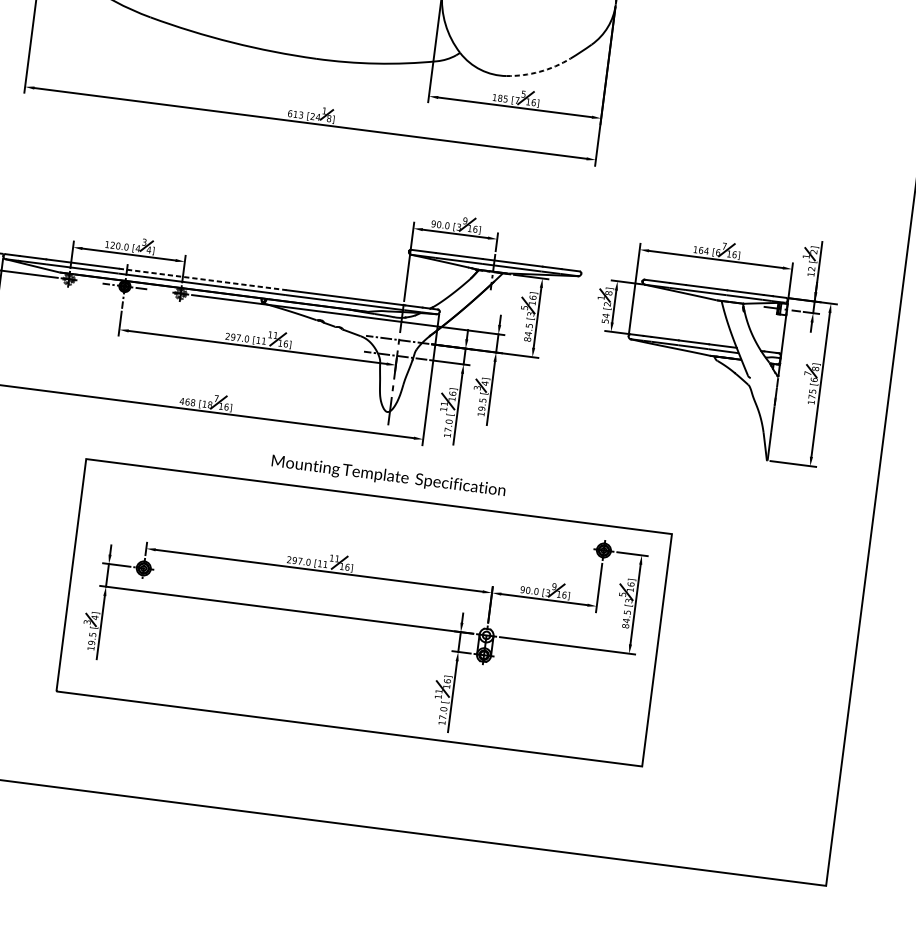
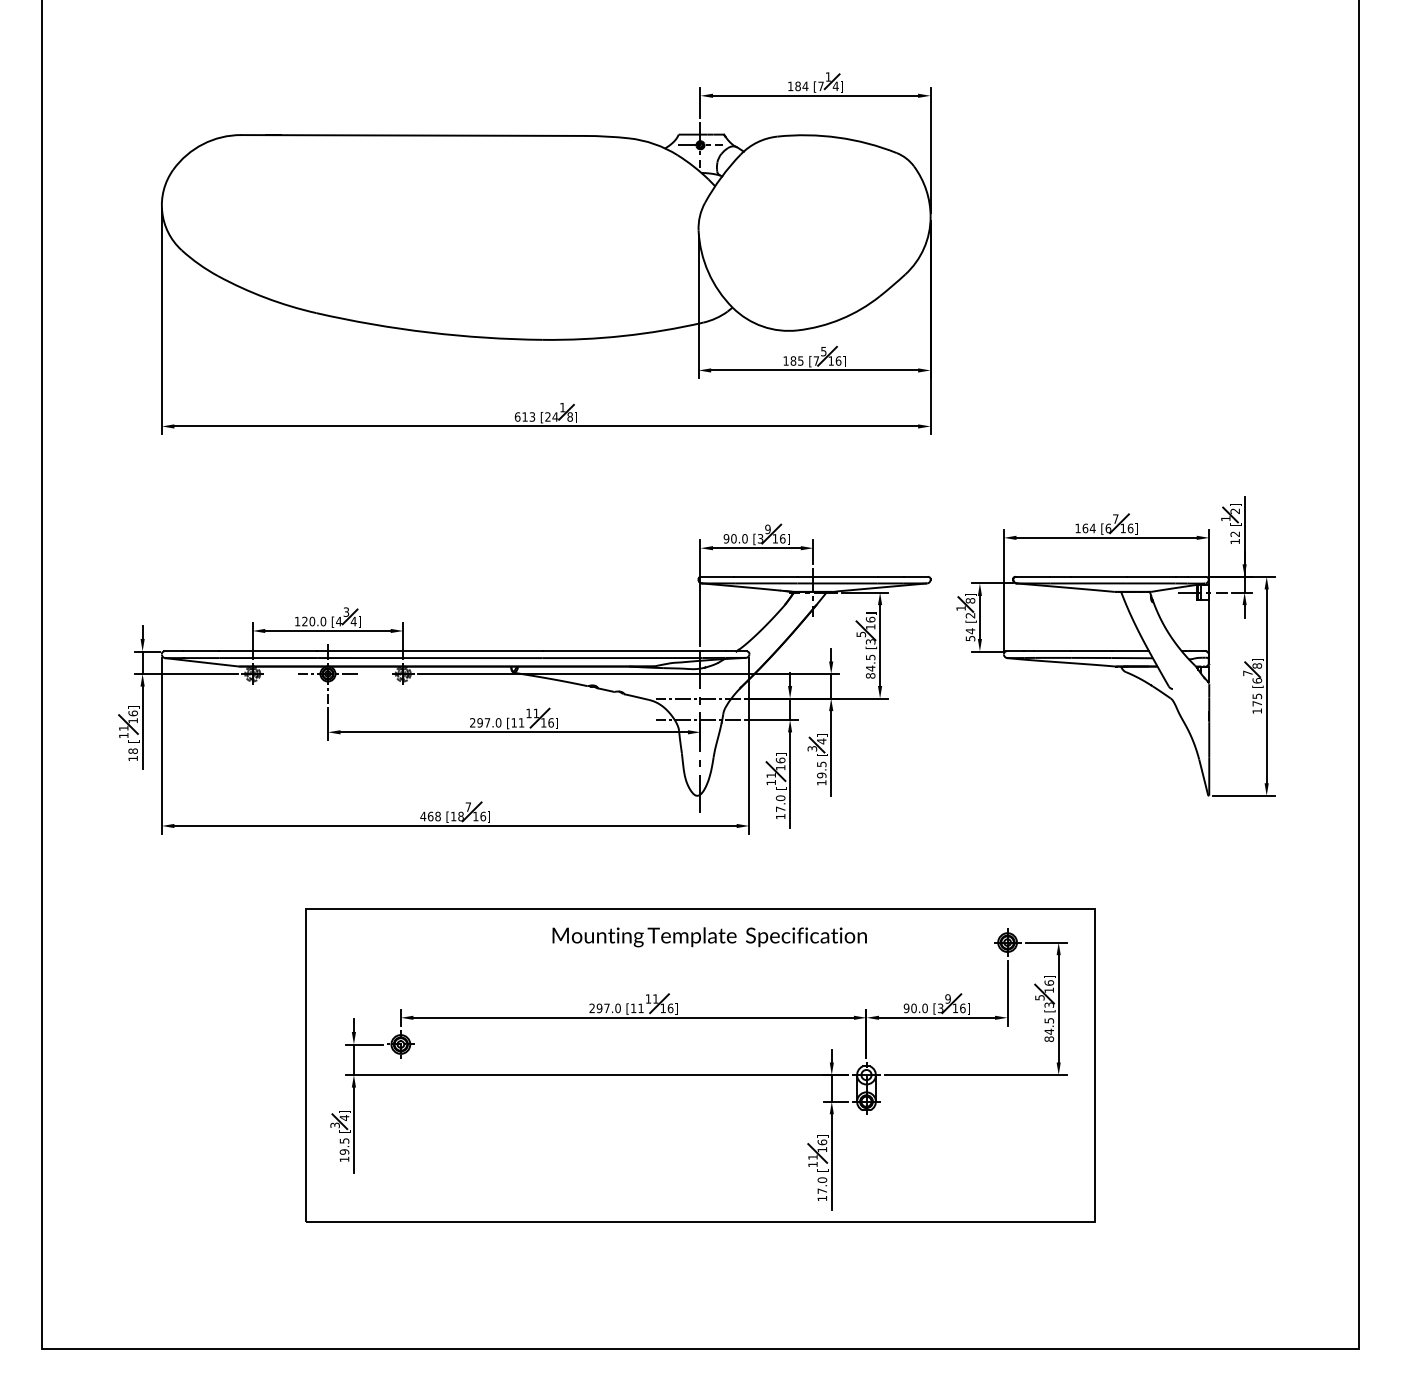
arc: (539, 72) -> (841, 319), dashed -> solid
line: (202, 279) -> (429, 651), dashed -> solid
text: (388, 476) -> (709, 937), moved

